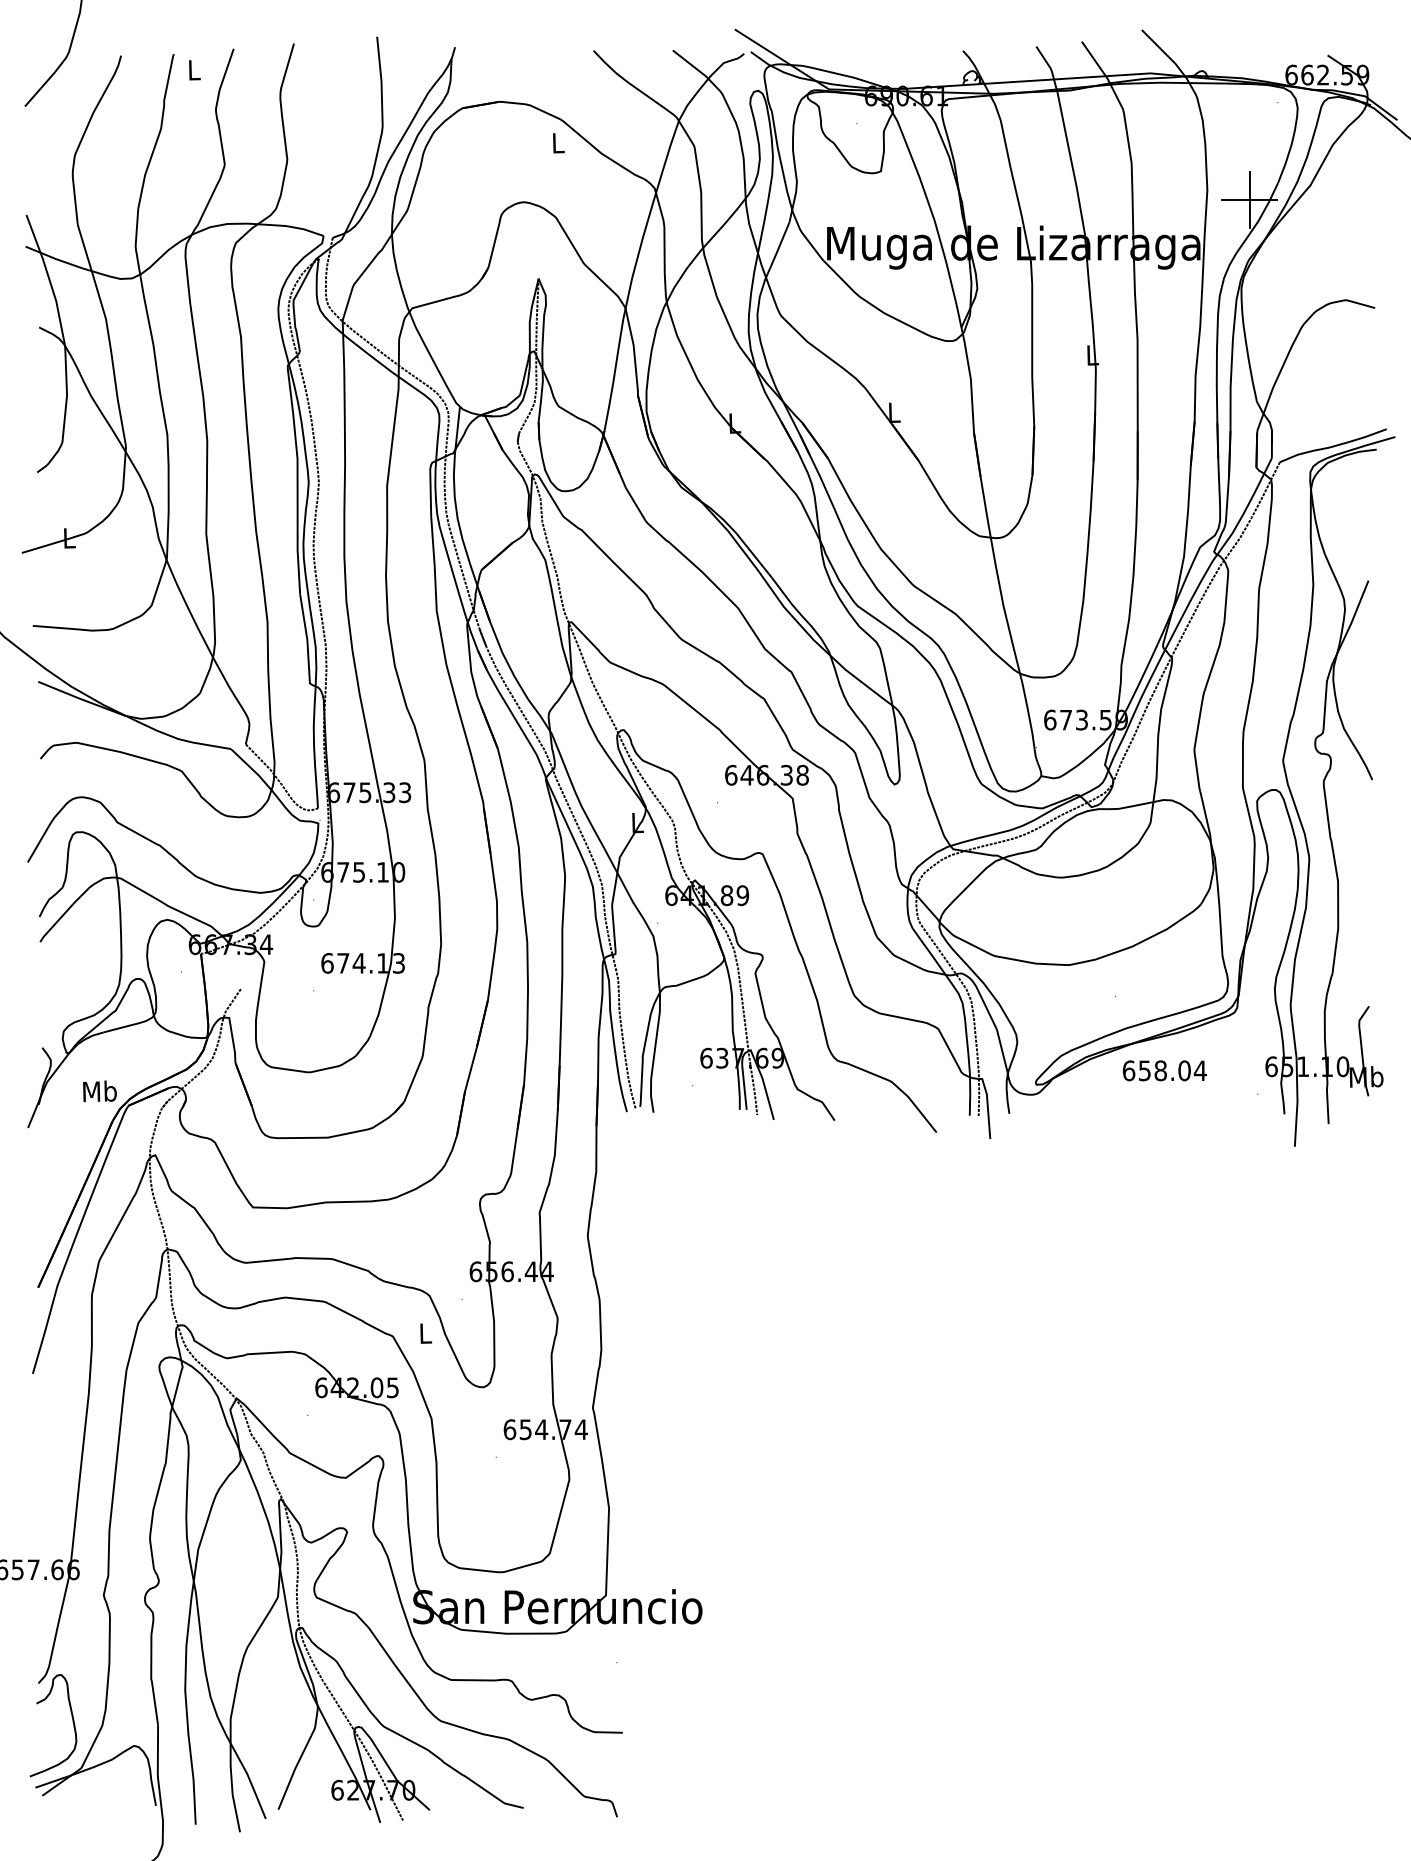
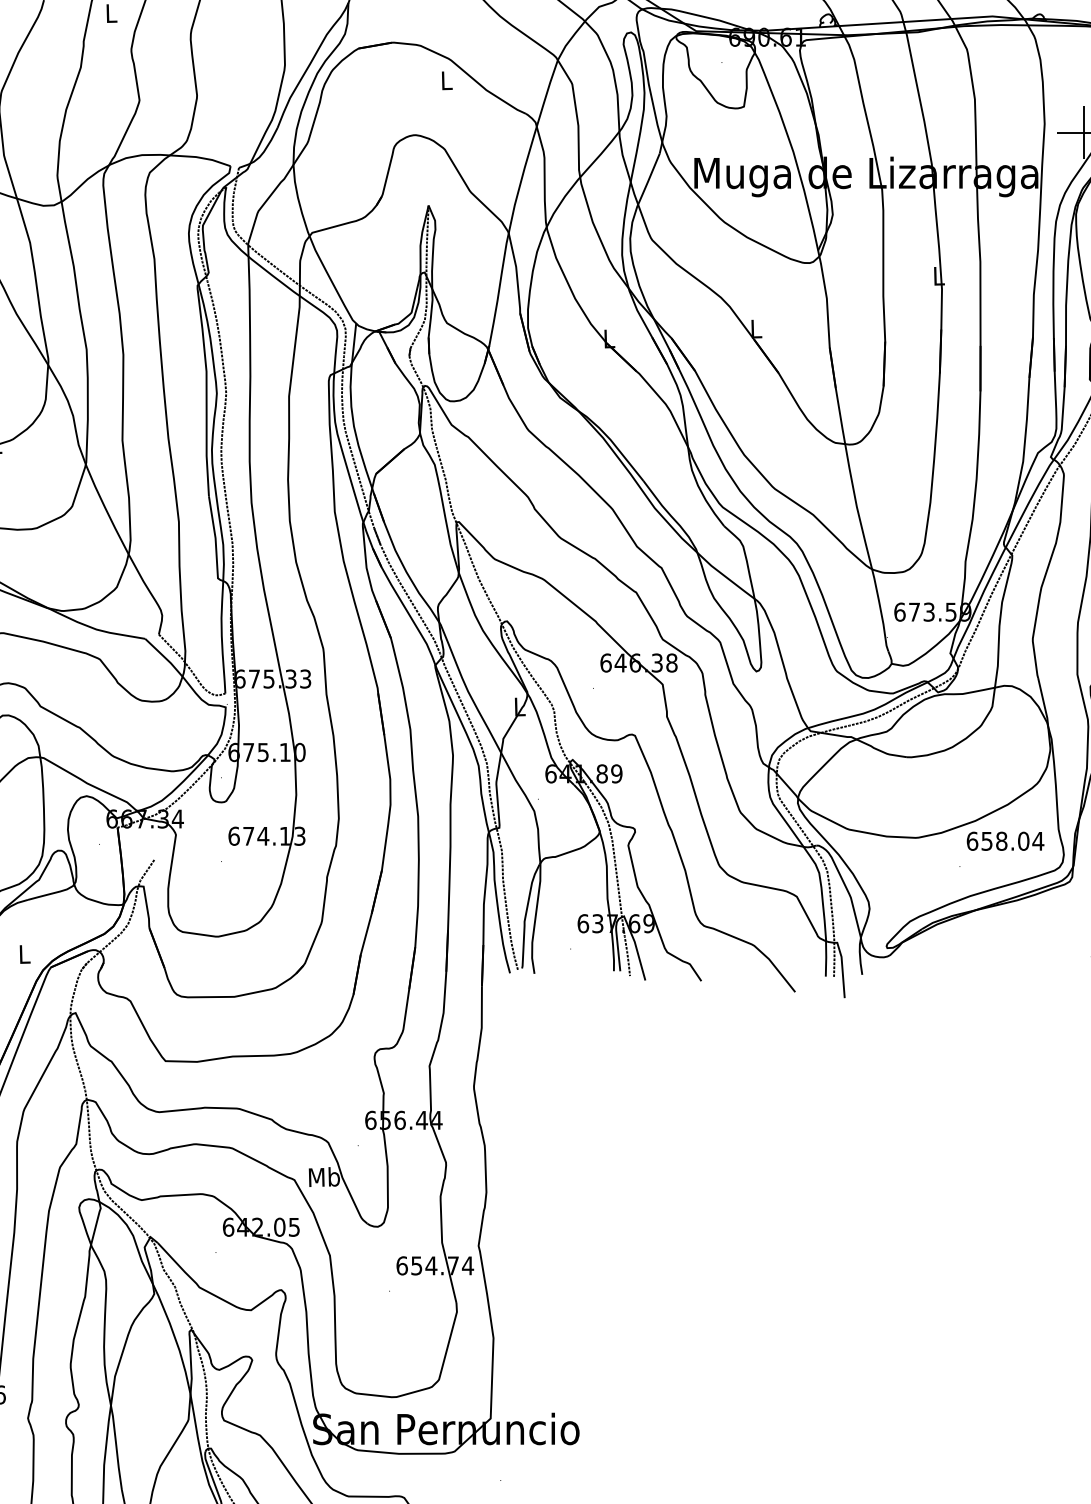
text: (1164, 1070) -> (1005, 841), moved
text: (99, 1091) -> (24, 954), Mb -> L
text: (425, 1333) -> (324, 1177), L -> Mb

